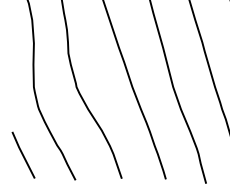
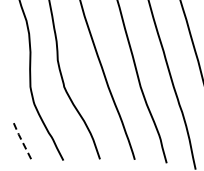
line: (22, 153) -> (21, 139), solid -> dashed

